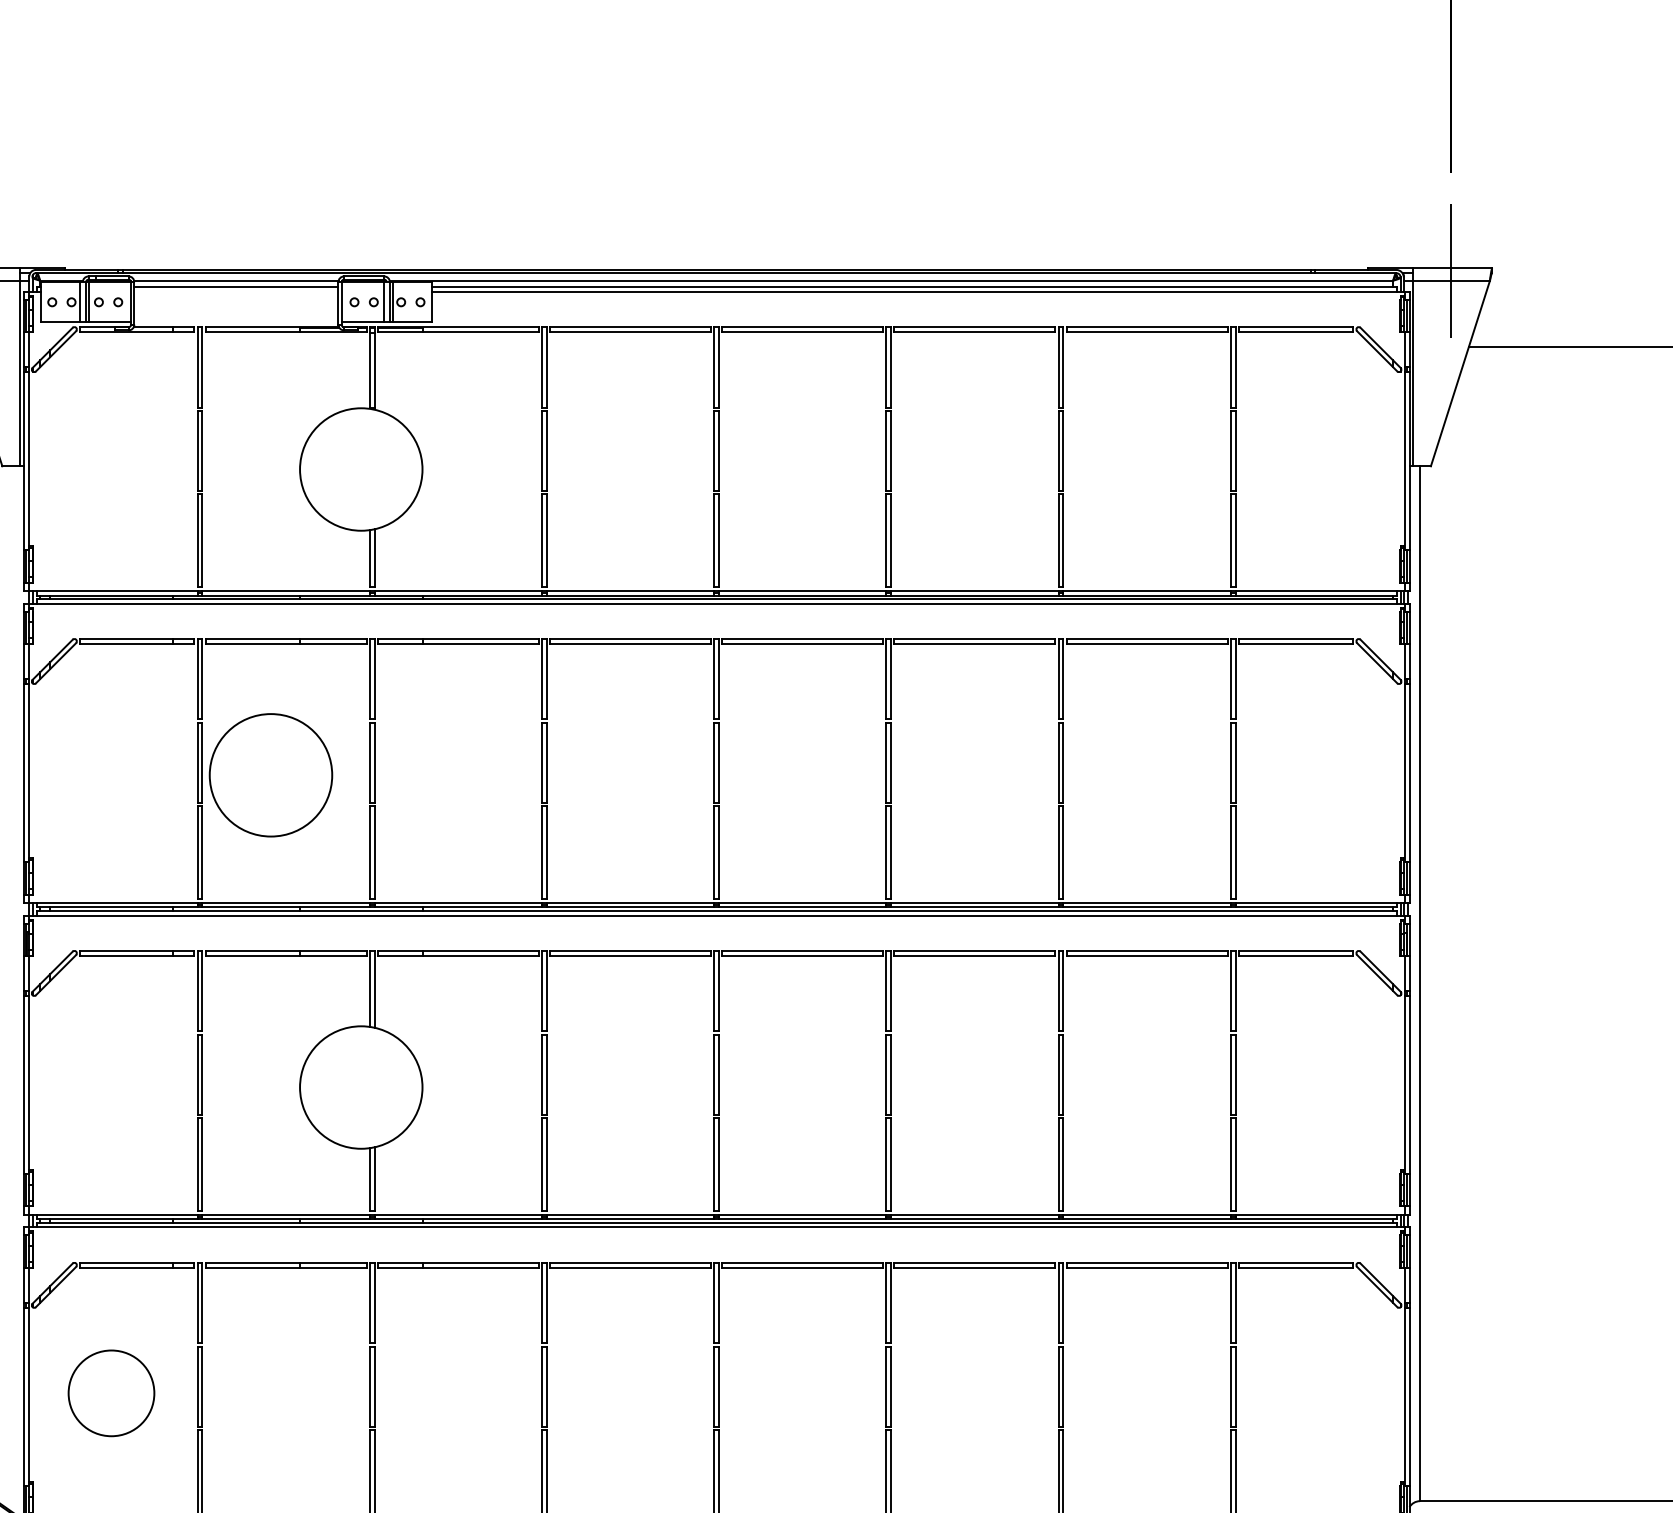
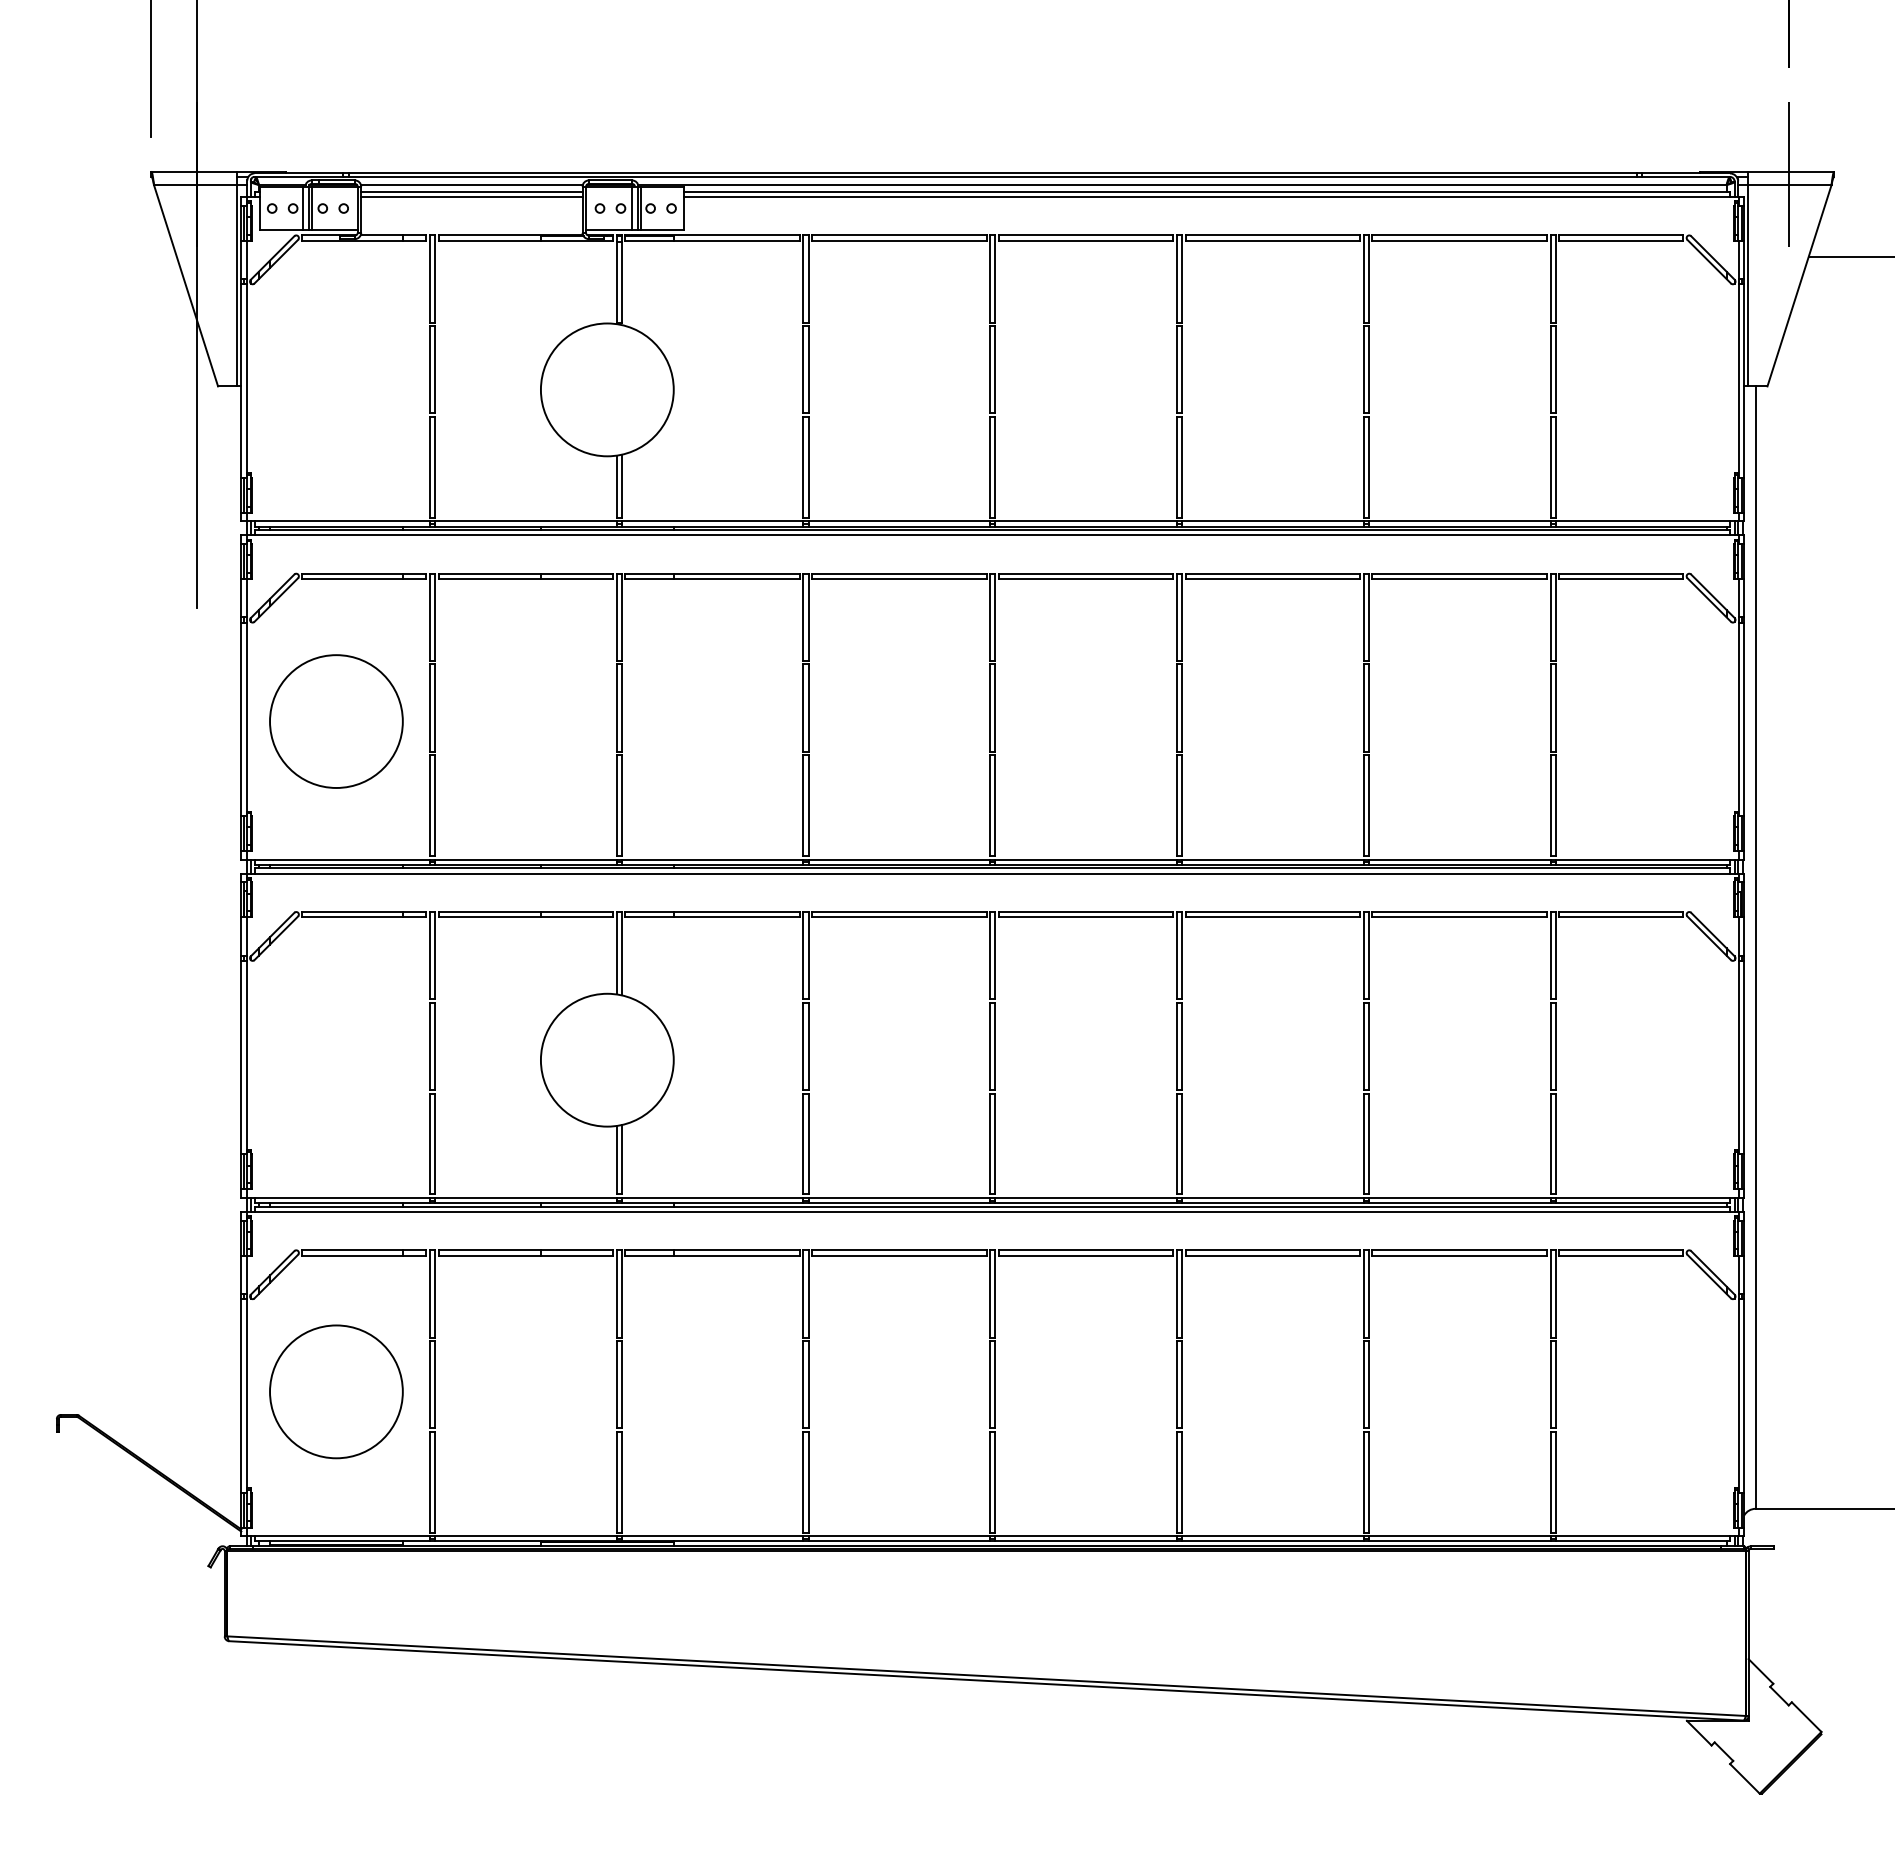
line: (236, 292) -> (471, 197), added
circle: (271, 775) -> (336, 721), moved
circle: (111, 1392) -> (336, 1391), size x1.43

